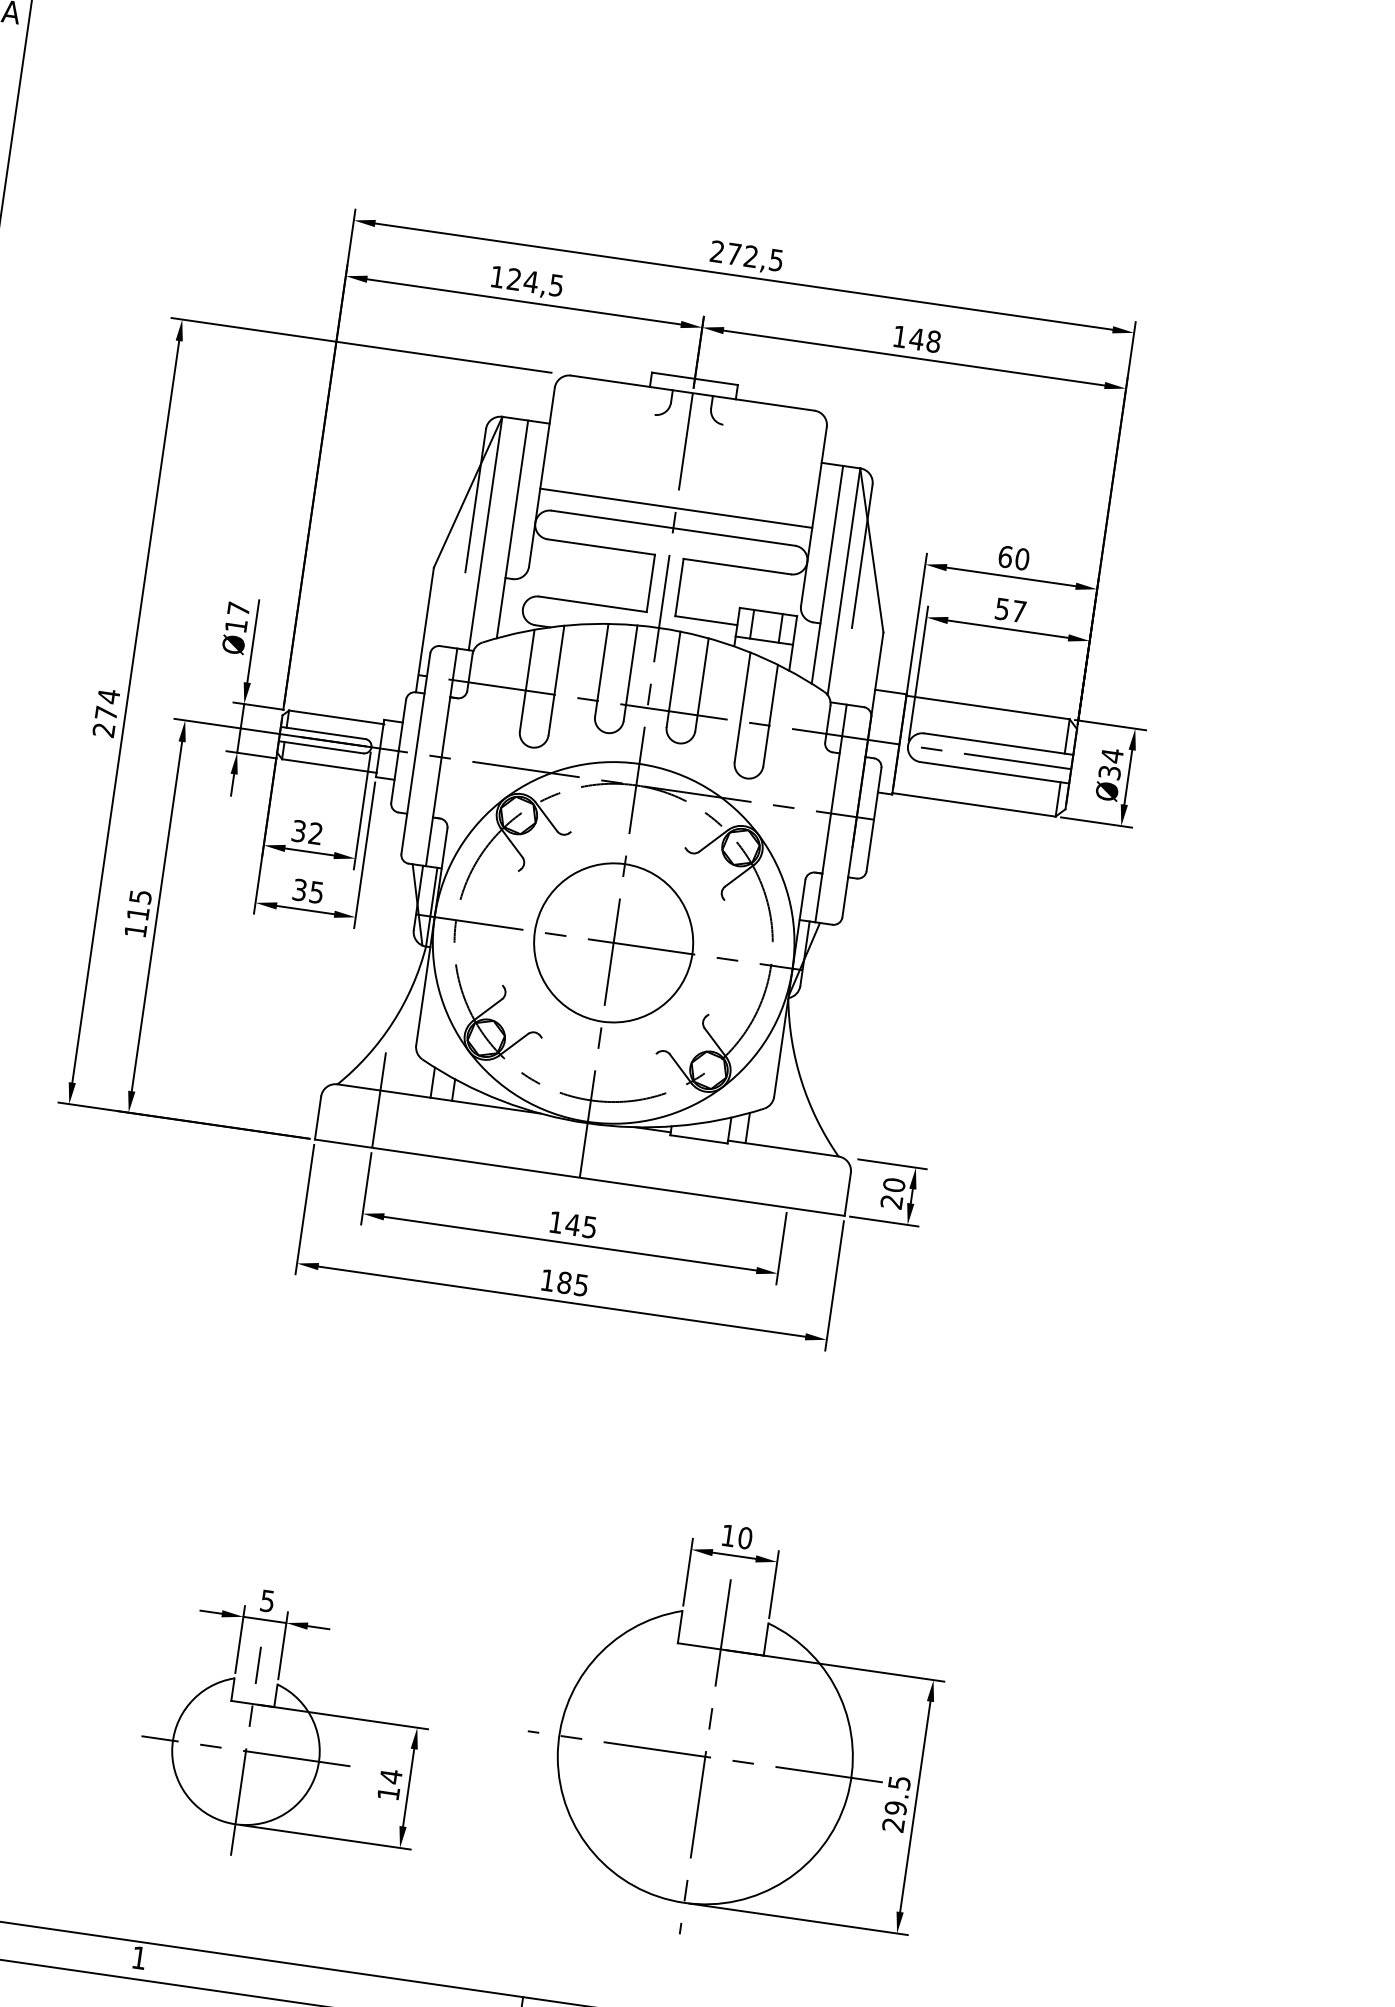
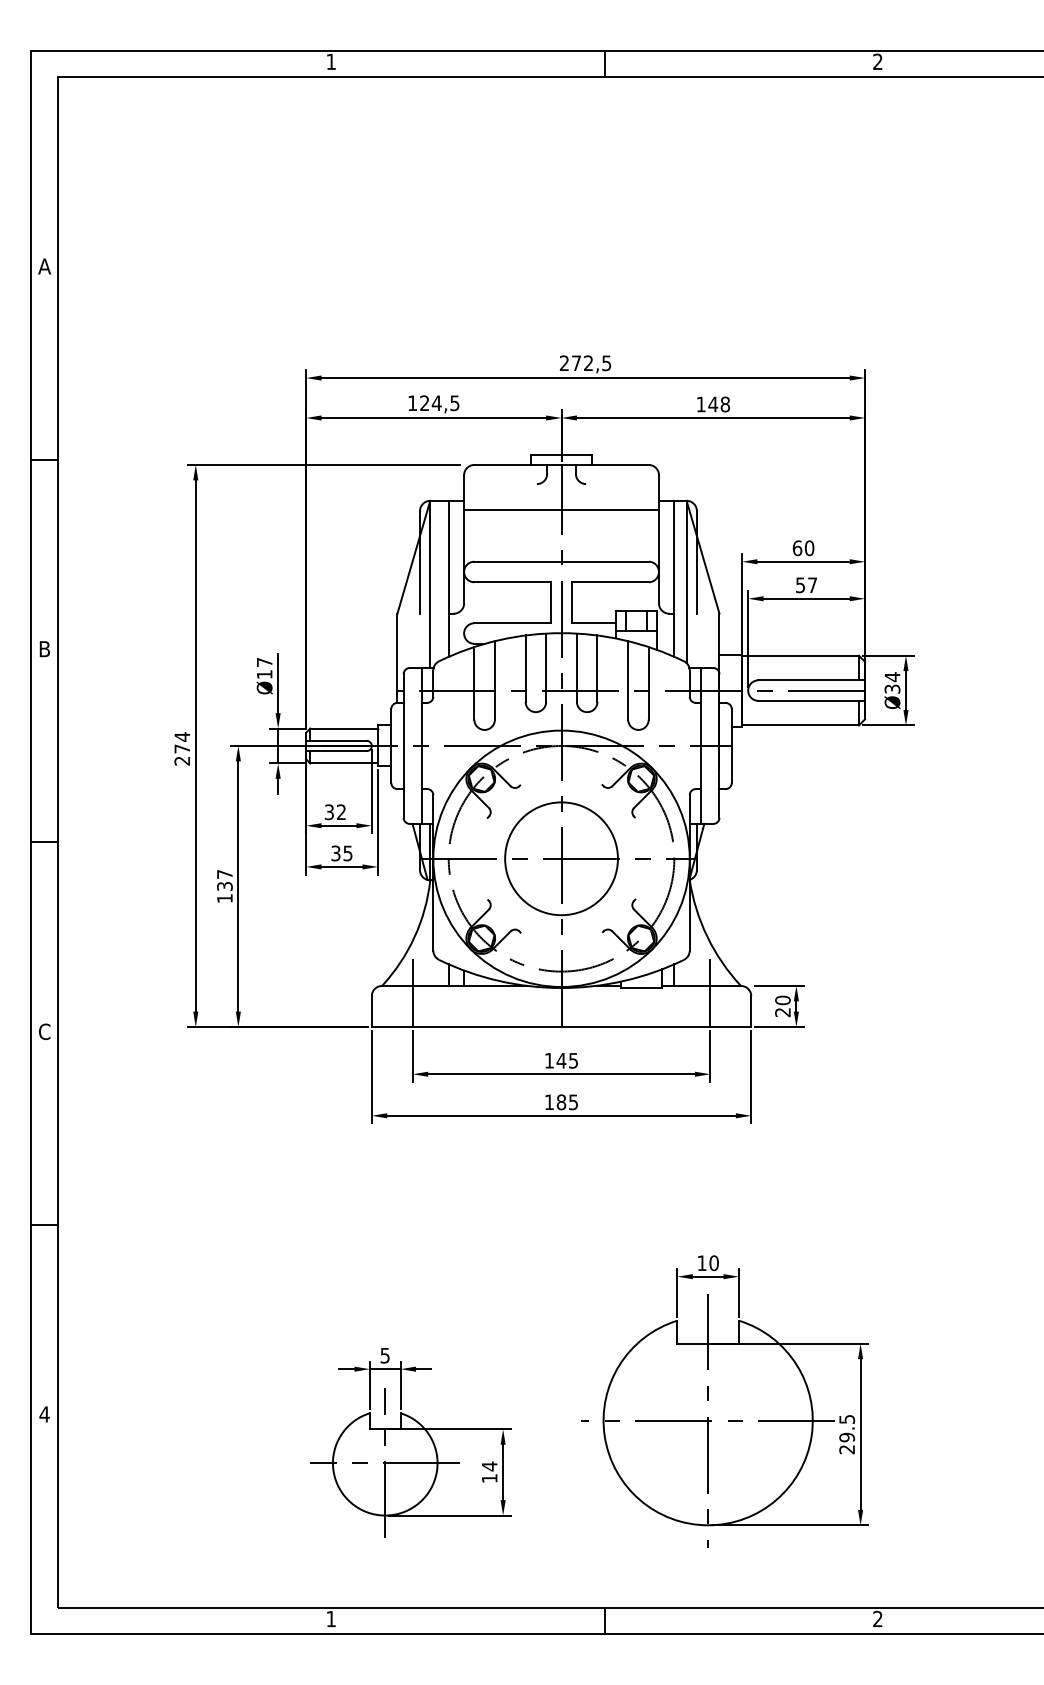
line: (676, 508) -> (561, 510), moved
text: (138, 905) -> (224, 880), 115 -> 137
line: (794, 1159) -> (710, 992), added

